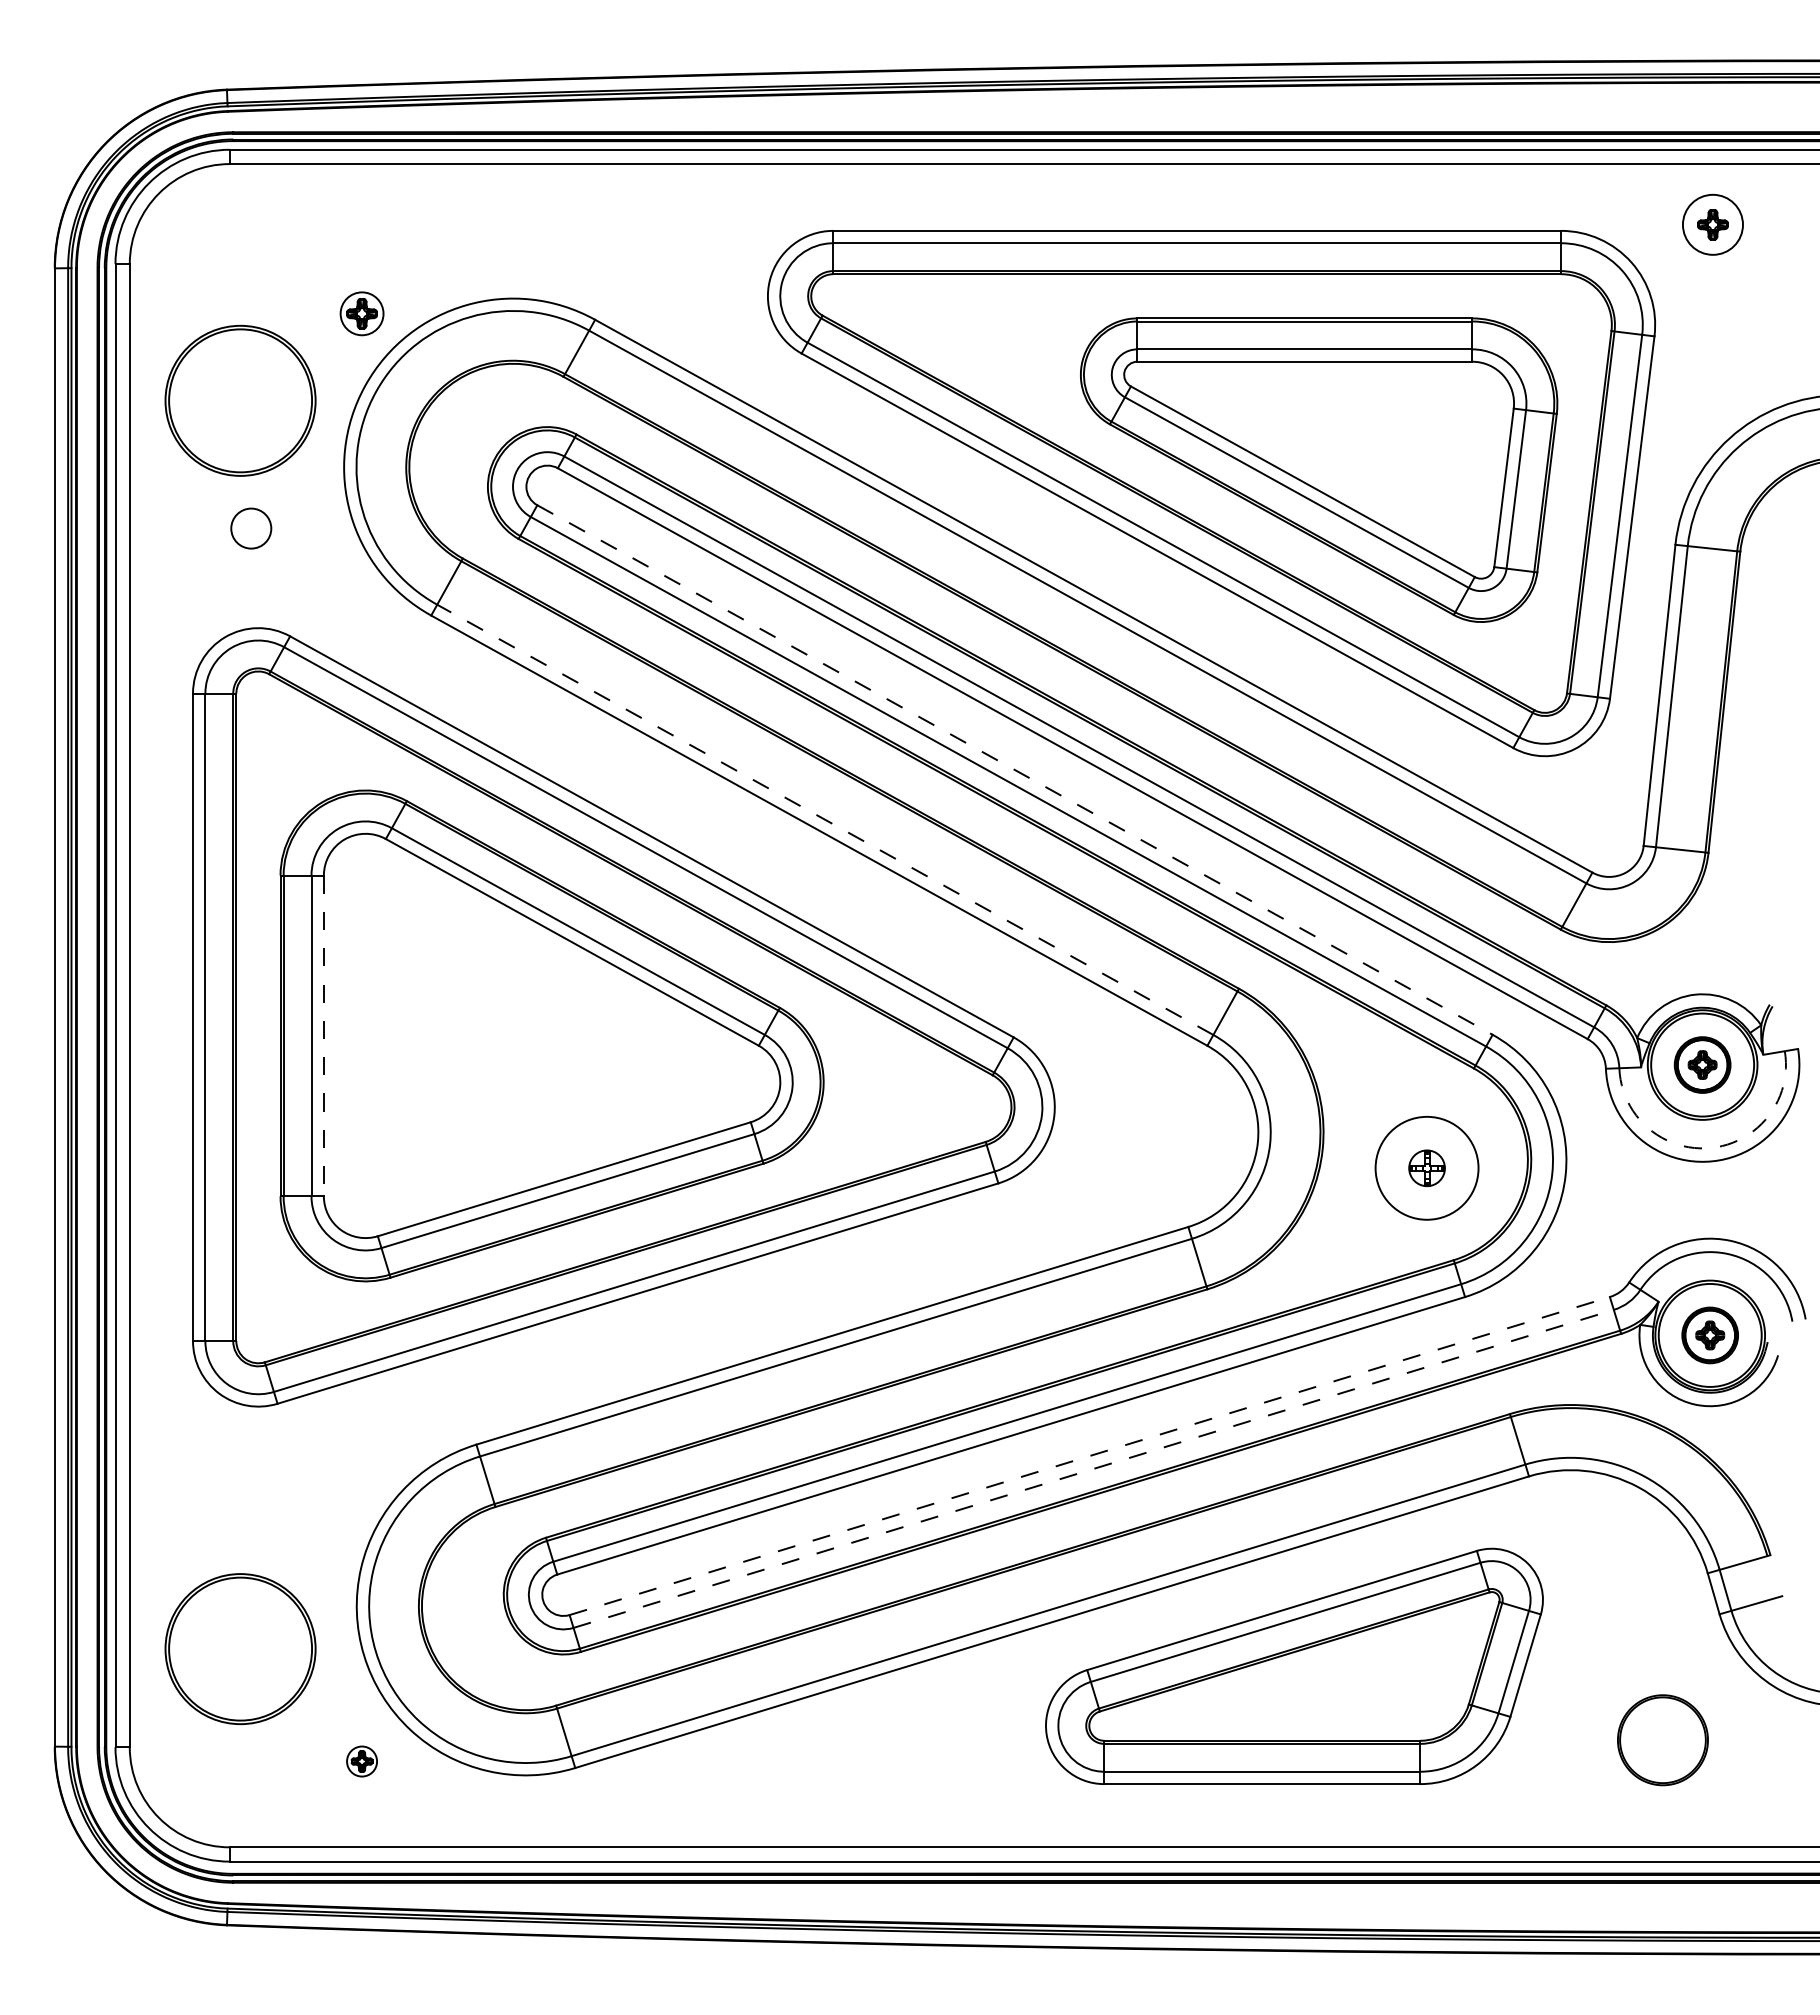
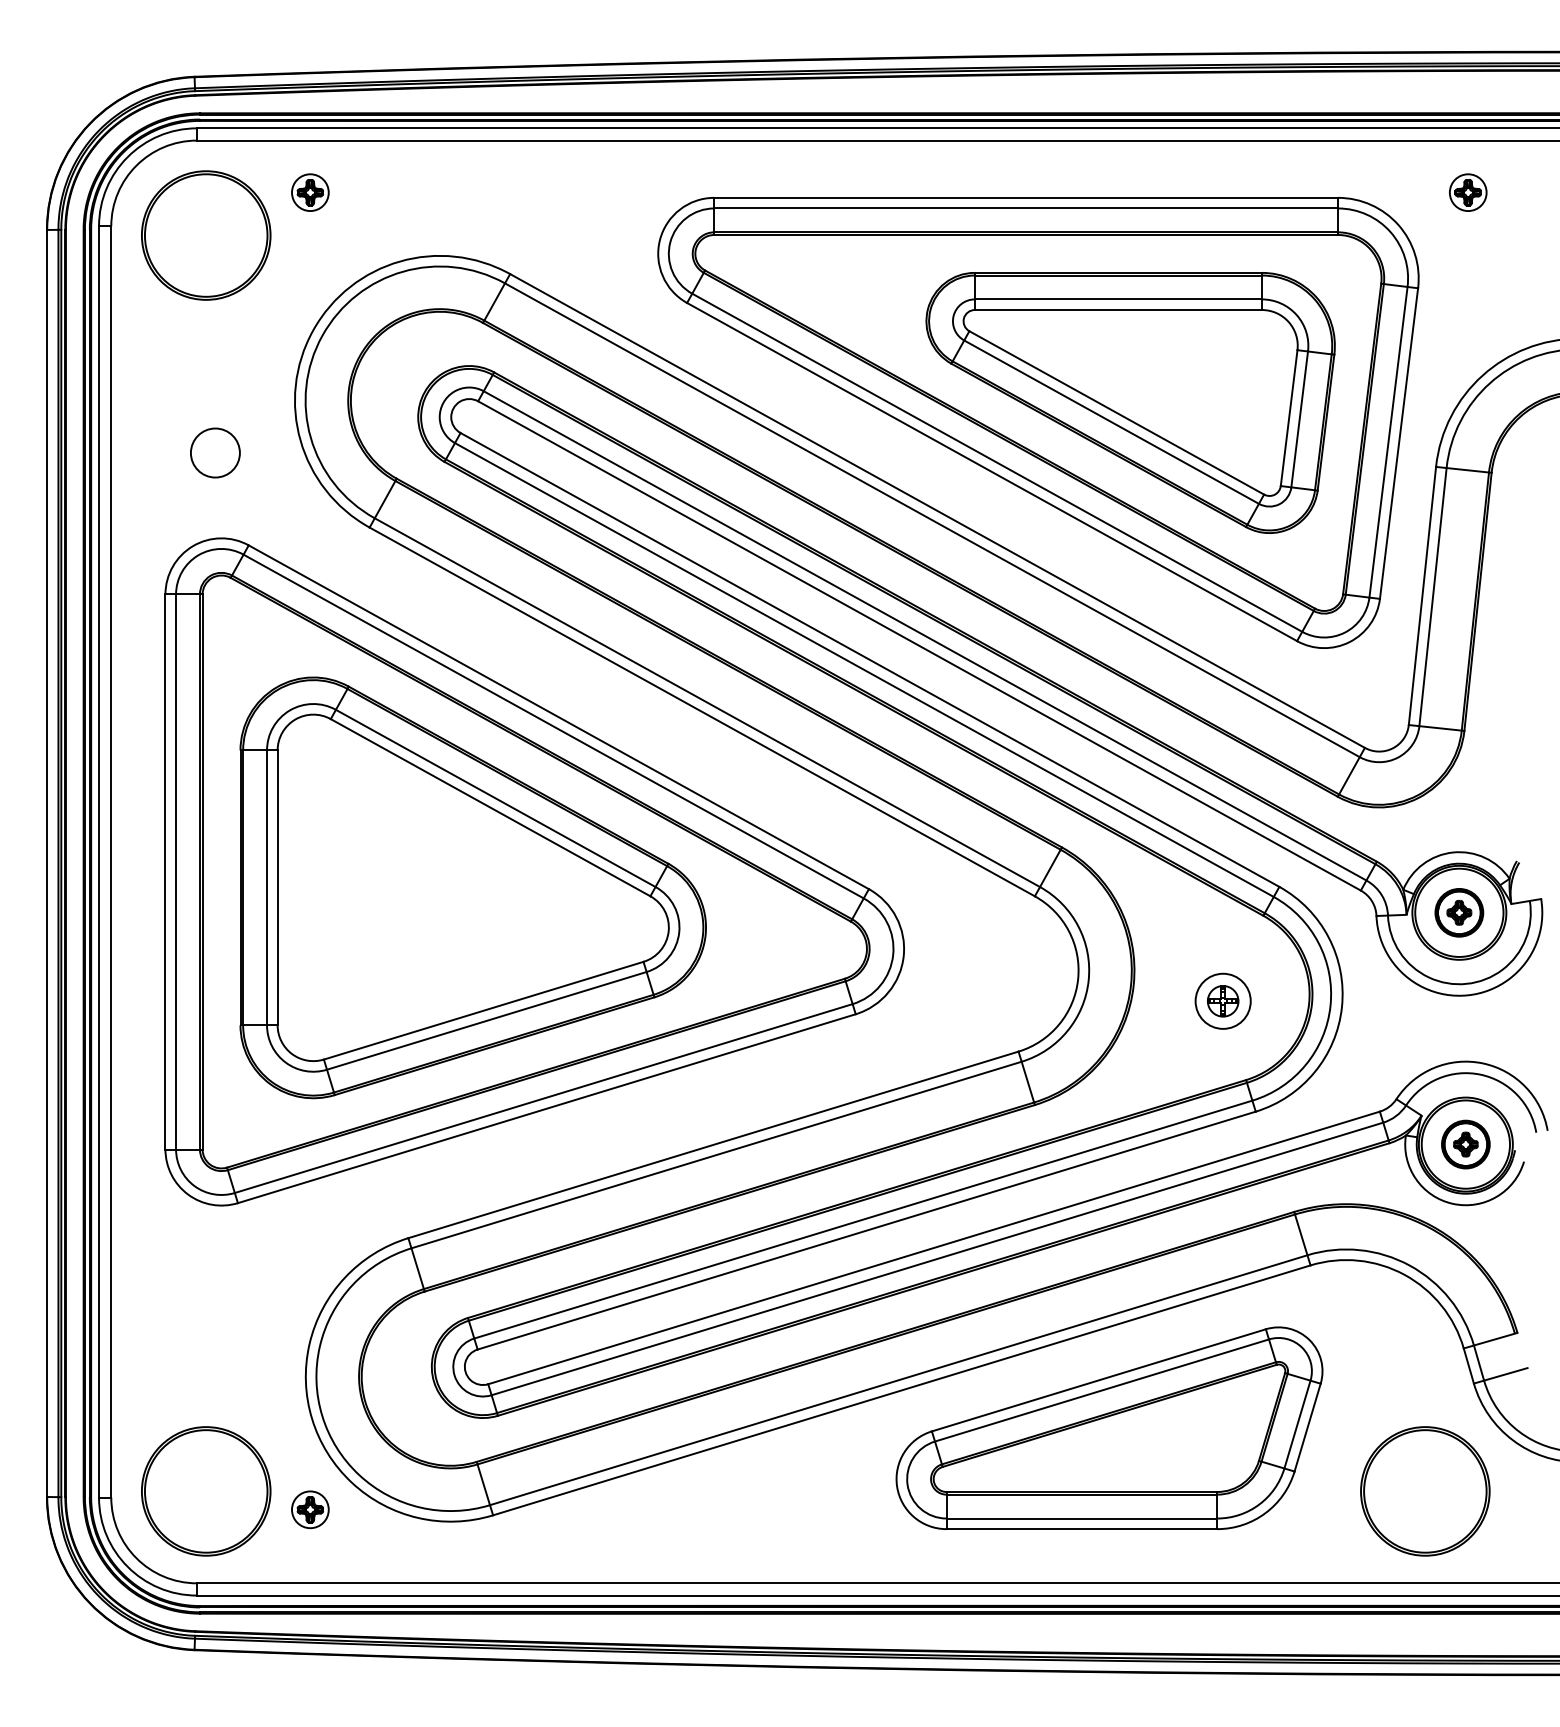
circle: (1712, 224) -> (1467, 192), size x0.71
part: (361, 313) -> (309, 192), moved
part: (240, 400) -> (206, 235), moved
circle: (250, 528) -> (214, 452), size x1.43
line: (1015, 770) -> (870, 660), dashed -> solid
line: (825, 819) -> (707, 702), dashed -> solid
line: (323, 1036) -> (277, 888), dashed -> solid
arc: (1711, 1147) -> (1466, 983), dashed -> solid
circle: (1426, 1168) -> (1222, 1001), size x0.62
line: (1089, 1456) -> (933, 1248), dashed -> solid
line: (1093, 1468) -> (937, 1258), dashed -> solid
part: (240, 1649) -> (206, 1491), moved
part: (1662, 1740) -> (1424, 1491), size x1.67
part: (361, 1761) -> (309, 1509), size x1.43

